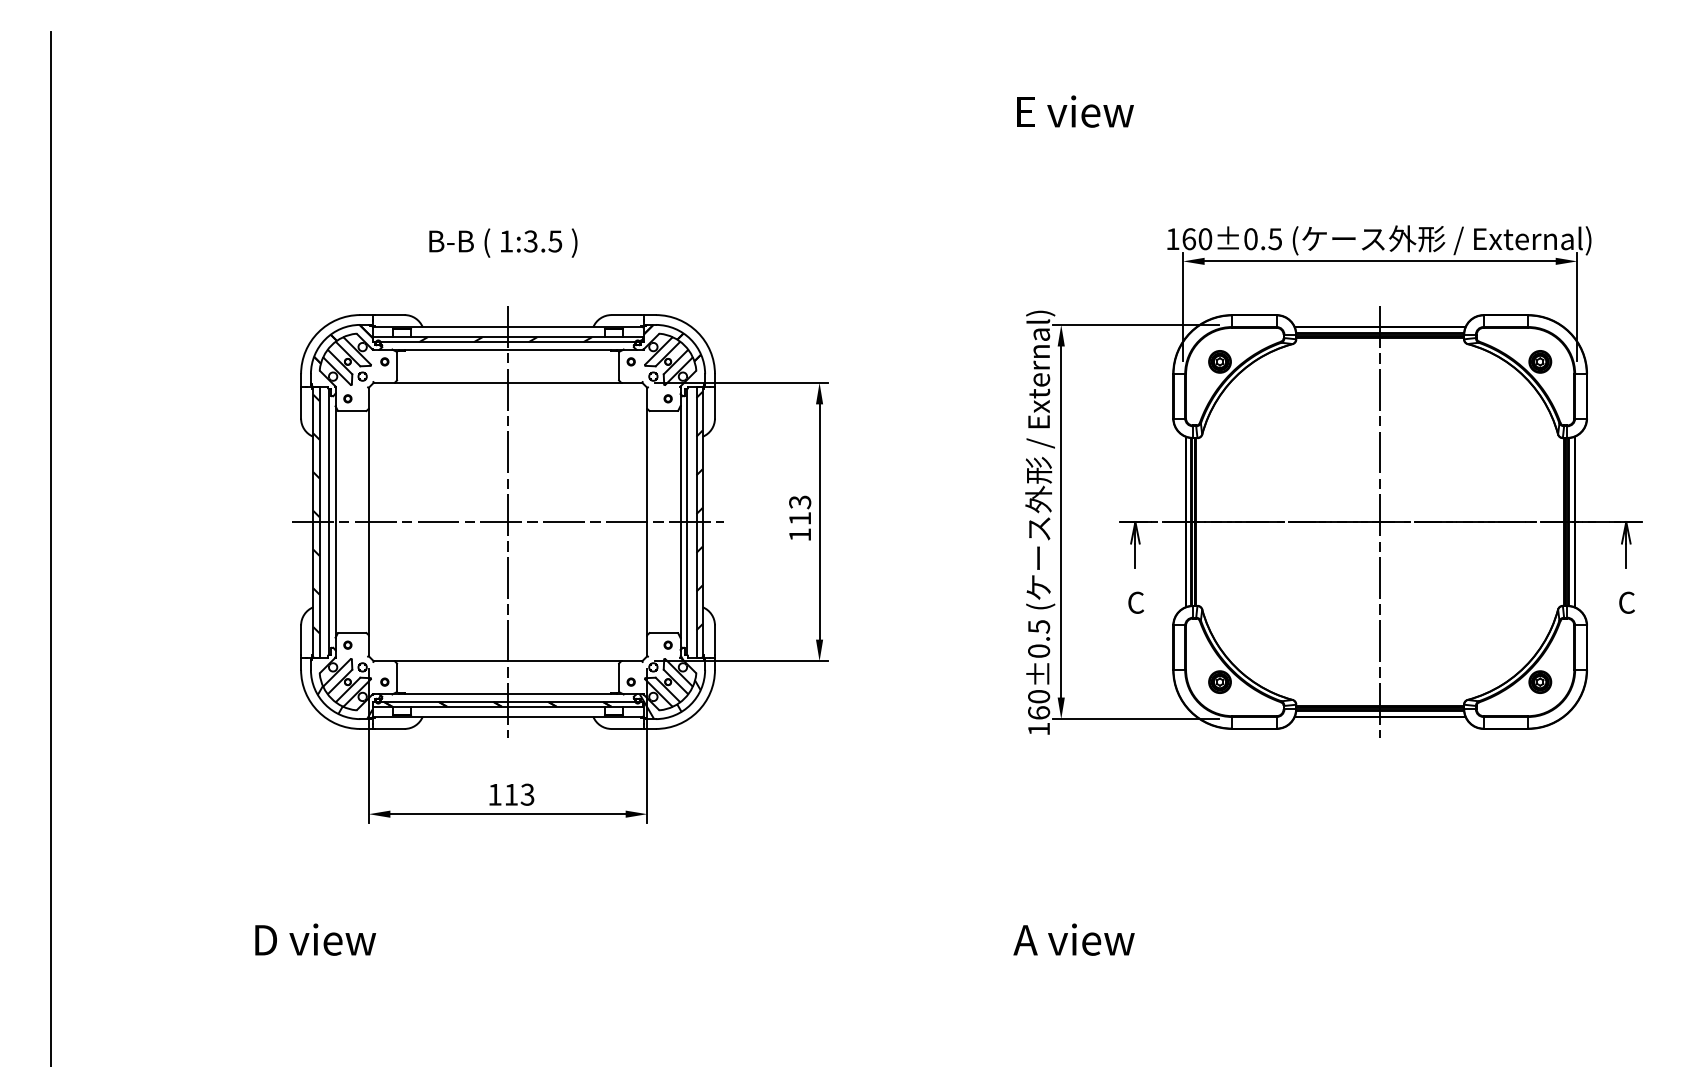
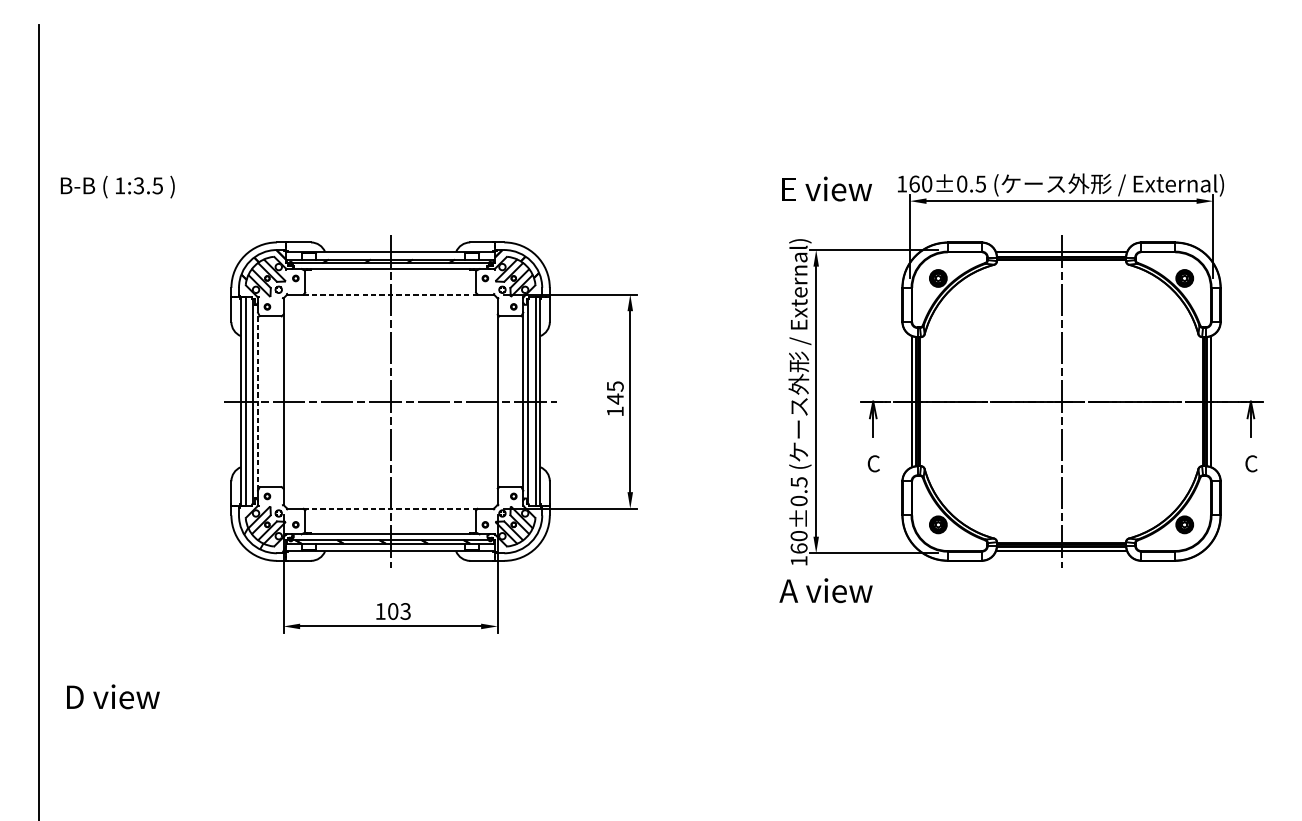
text: (1075, 111) -> (827, 188), moved
text: (503, 242) -> (117, 186), moved
line: (507, 382) -> (390, 294), solid -> dashed
hatch: (699, 510) -> (537, 392), removed
text: (799, 510) -> (614, 392), 113 -> 145
hatch: (316, 513) -> (243, 395), removed
line: (335, 522) -> (257, 402), solid -> dashed
line: (508, 661) -> (390, 508), solid -> dashed
hatch: (669, 687) -> (514, 528), removed
text: (511, 794) -> (393, 611), 113 -> 103
text: (315, 939) -> (113, 696), moved
text: (1073, 939) -> (825, 590), moved

